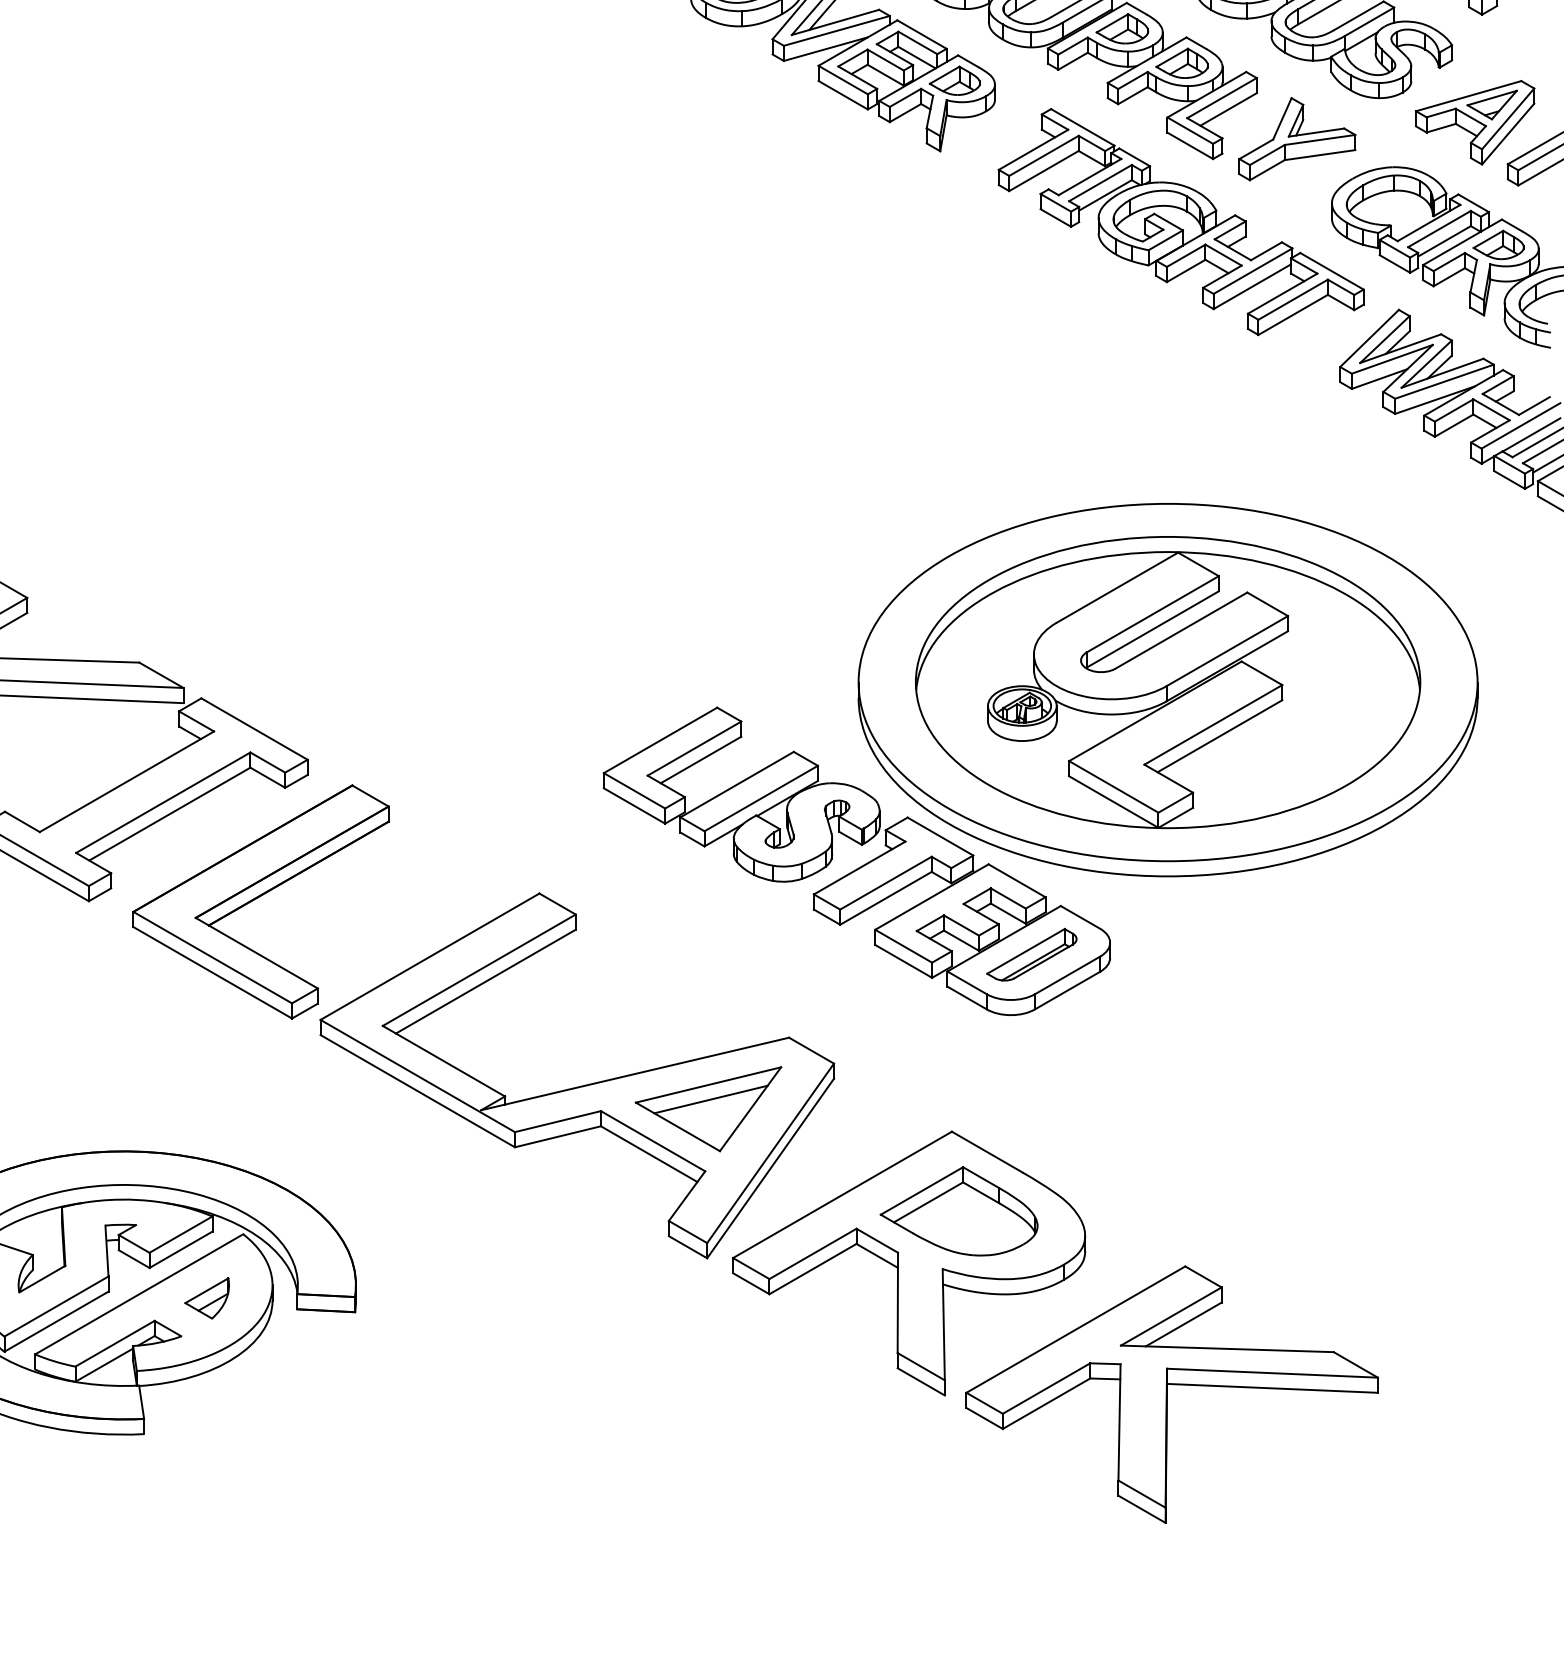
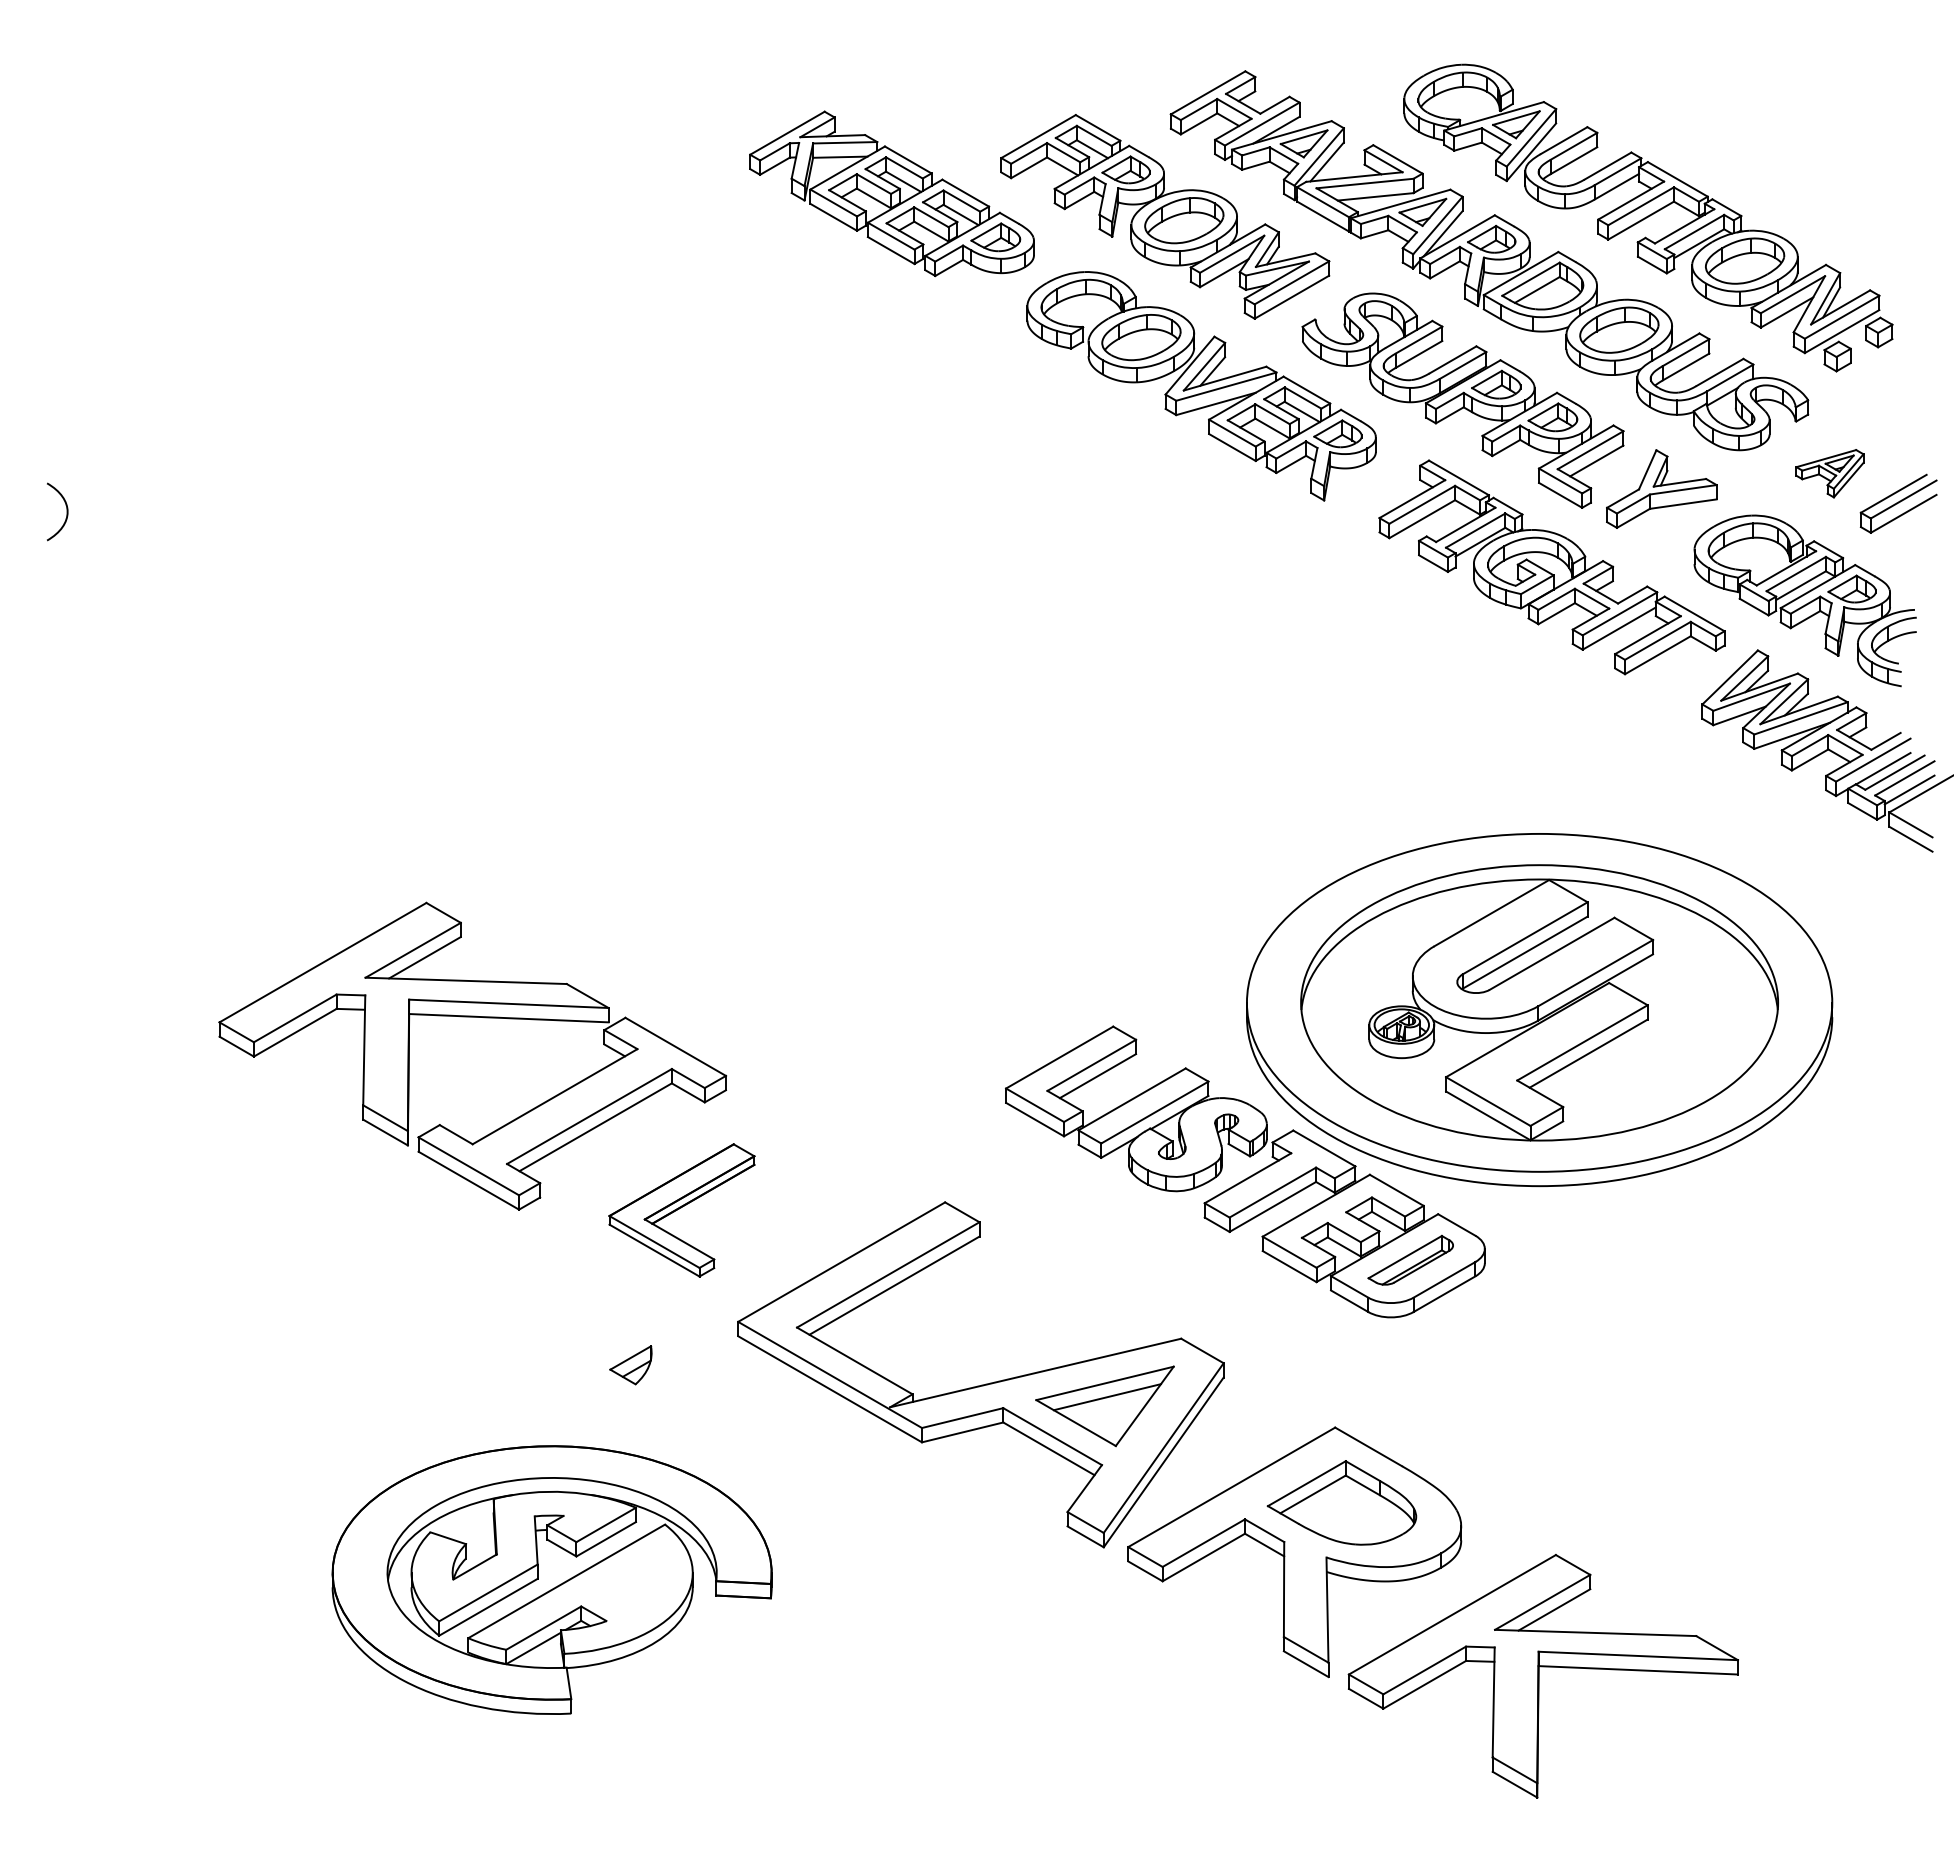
part: (1474, 122) -> (1829, 473), size x0.6
part: (260, 902) -> (681, 1210), size x0.6
part: (206, 1298) -> (630, 1365), moved

